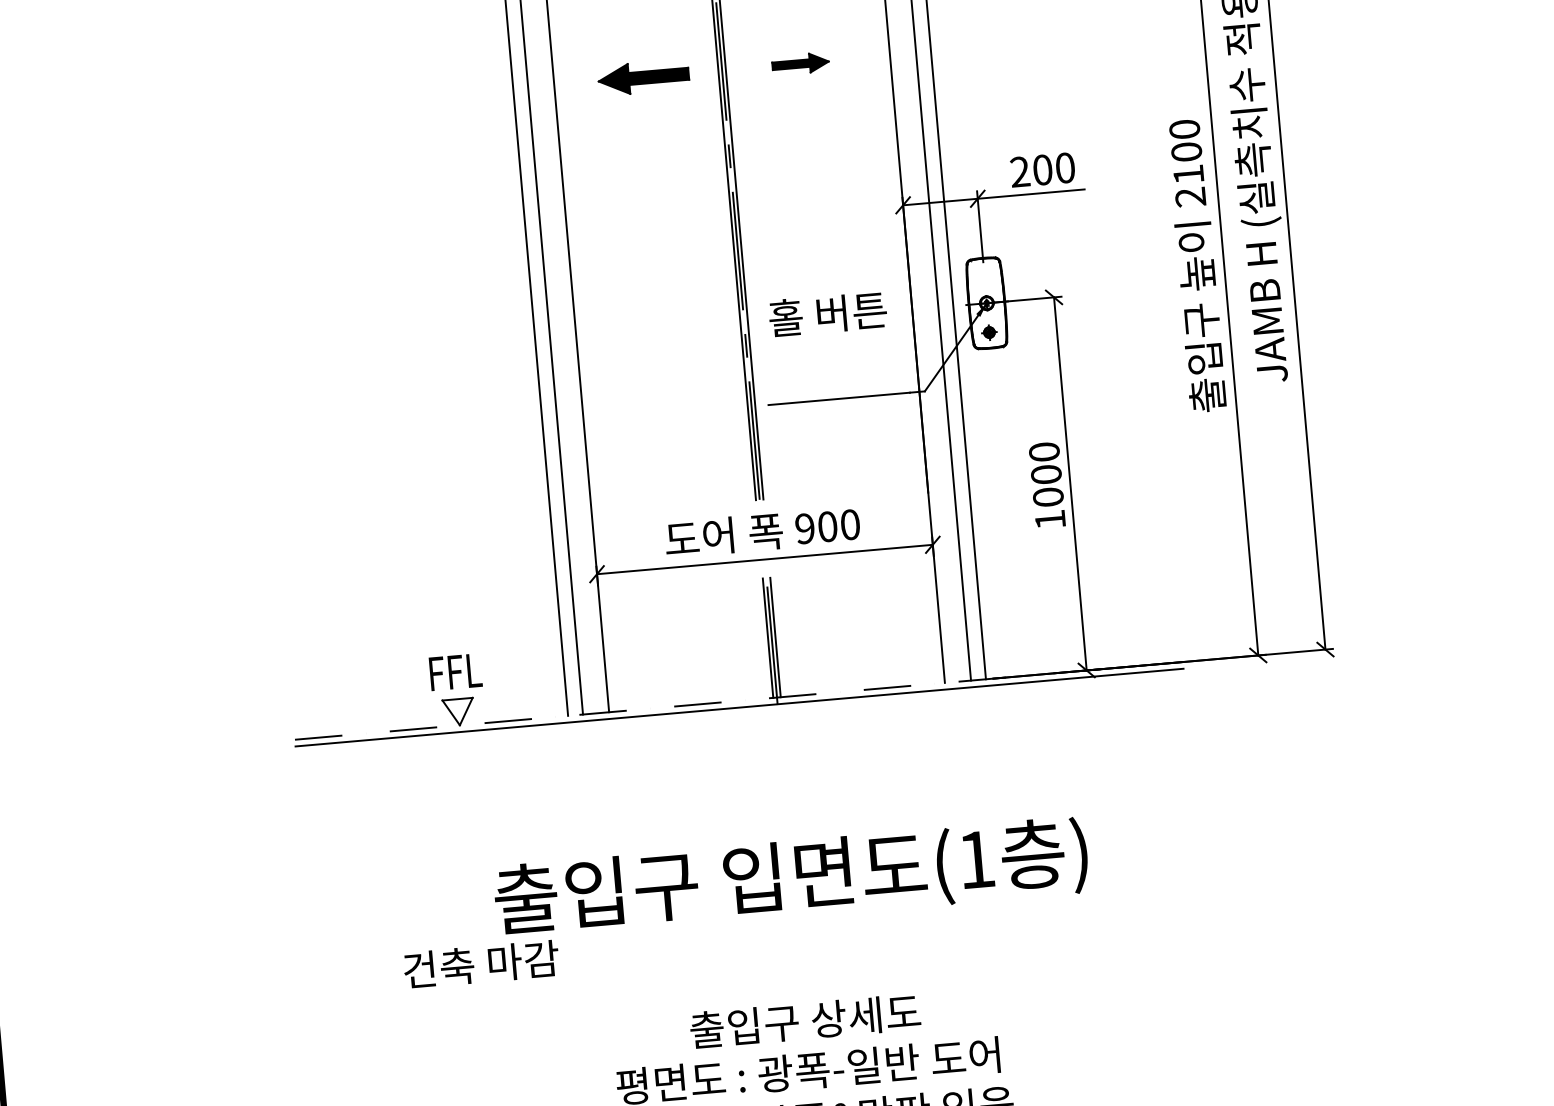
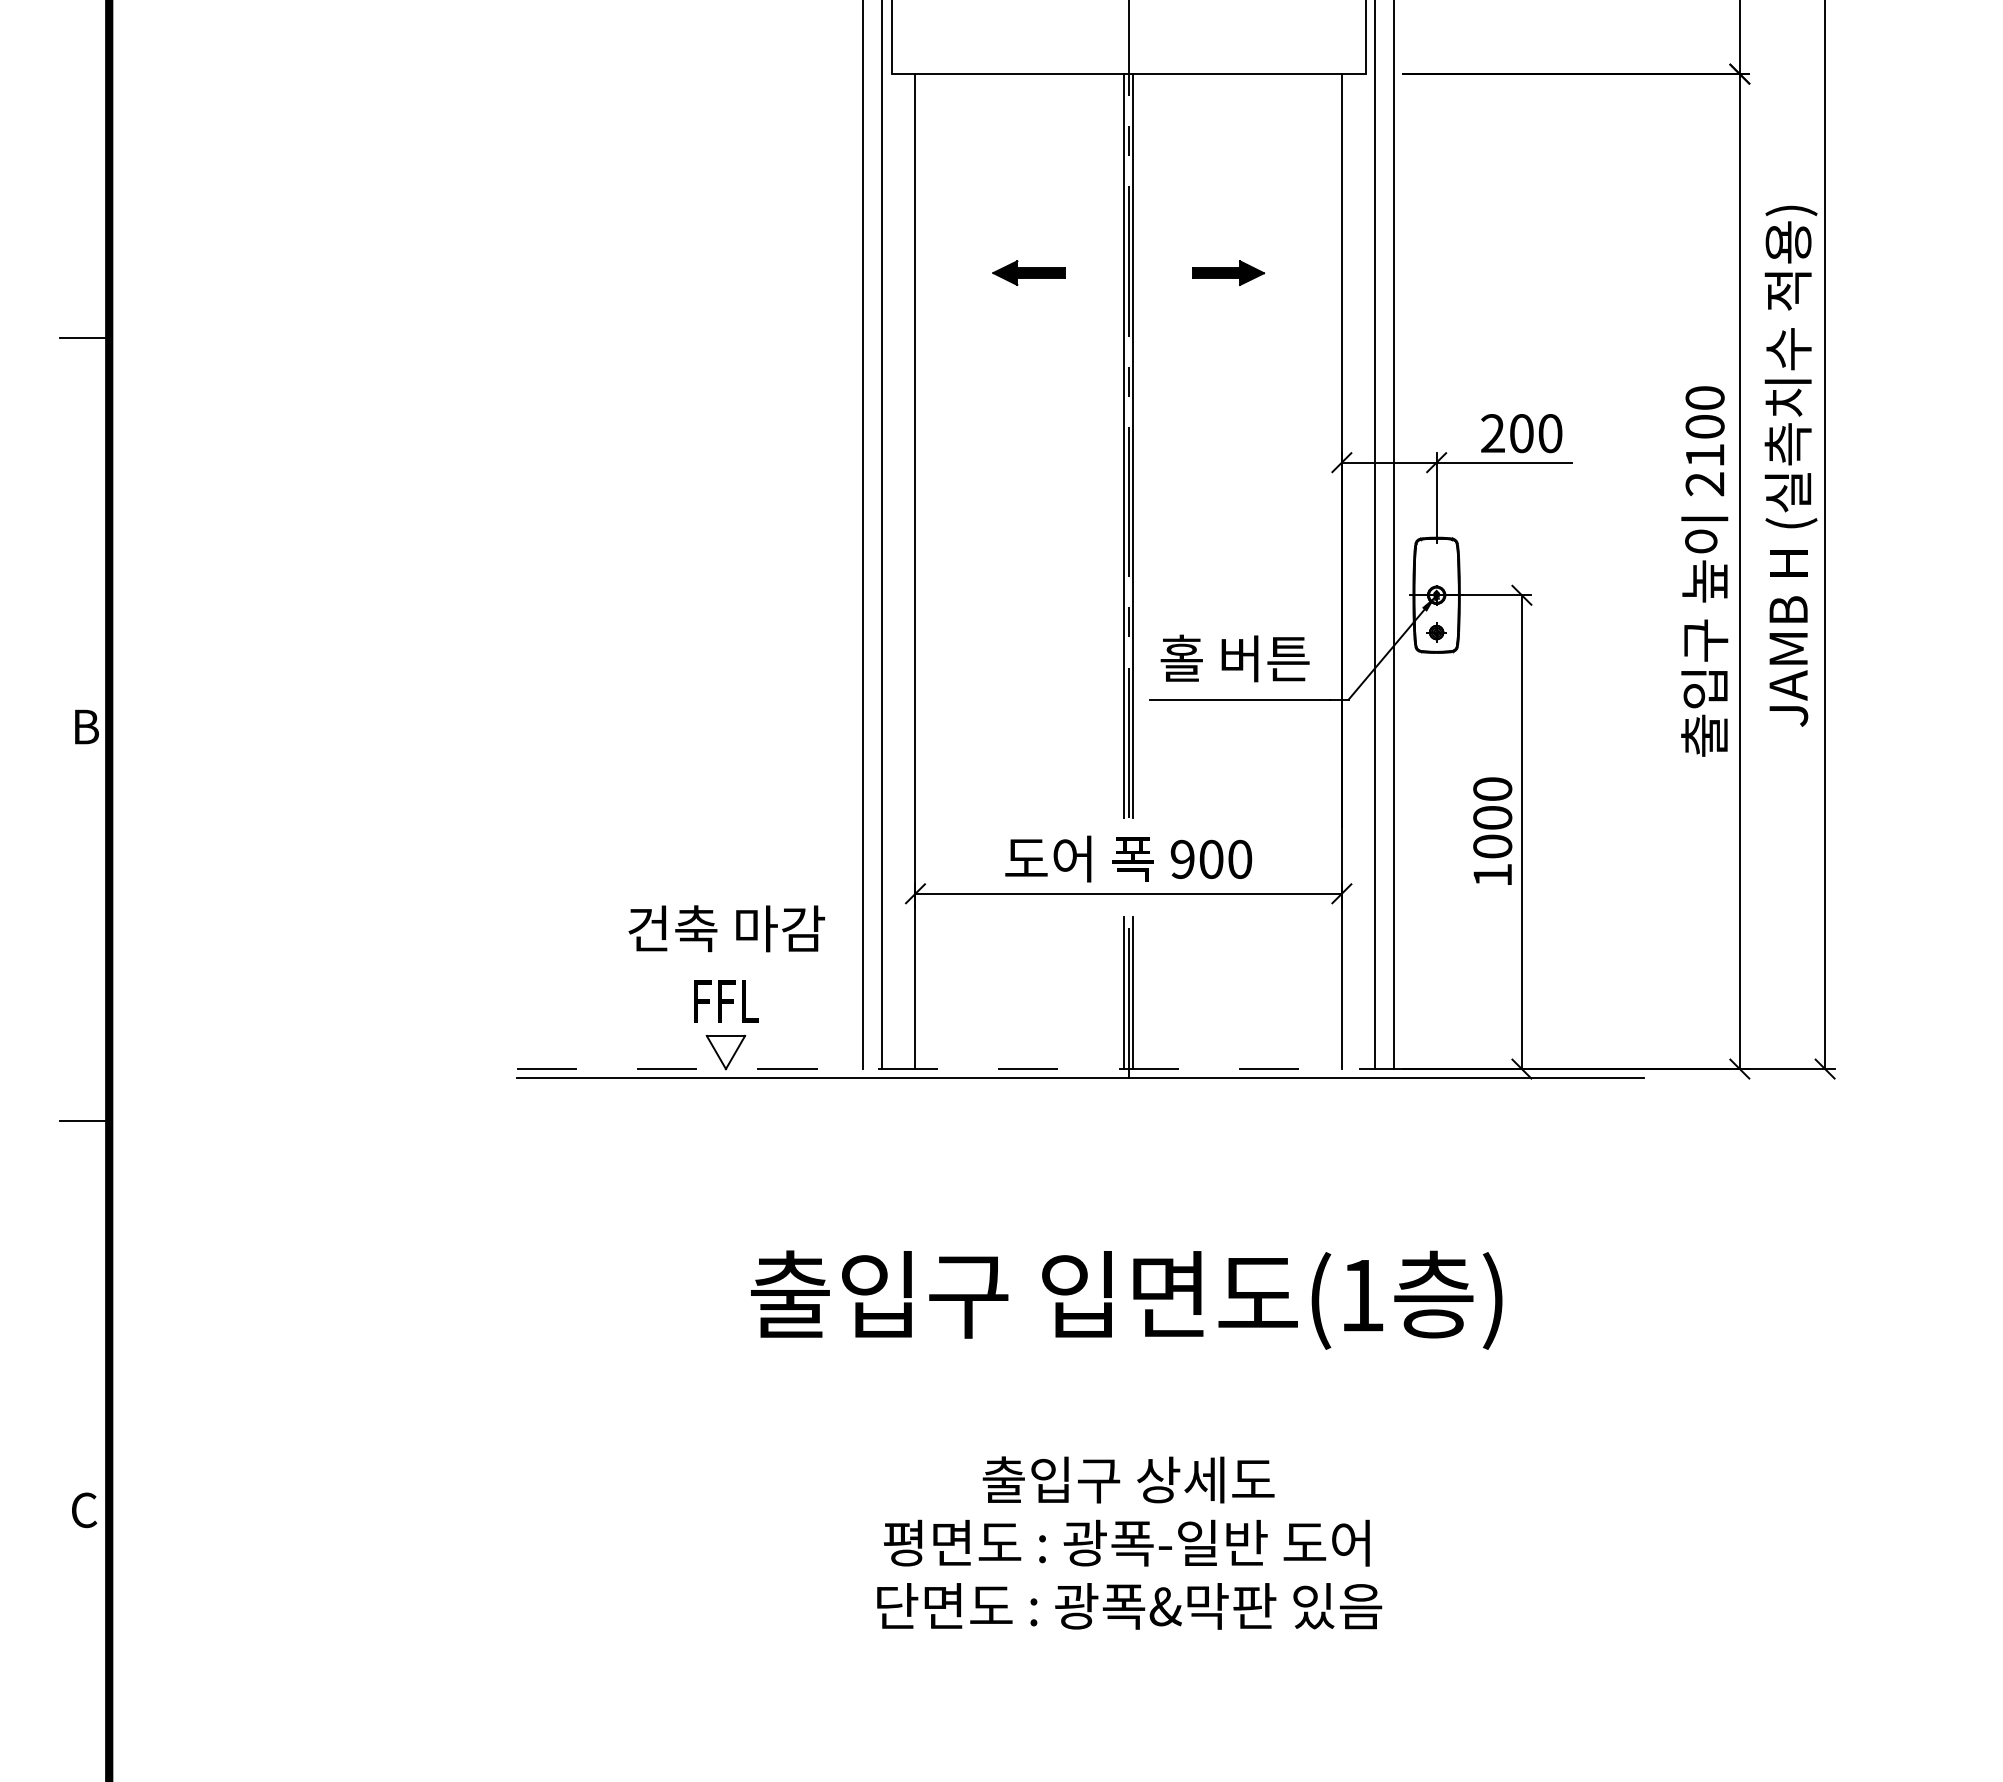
part: (643, 77) -> (1028, 272), size x0.62
text: (827, 314) -> (1234, 658), moved
text: (481, 964) -> (726, 928), moved

